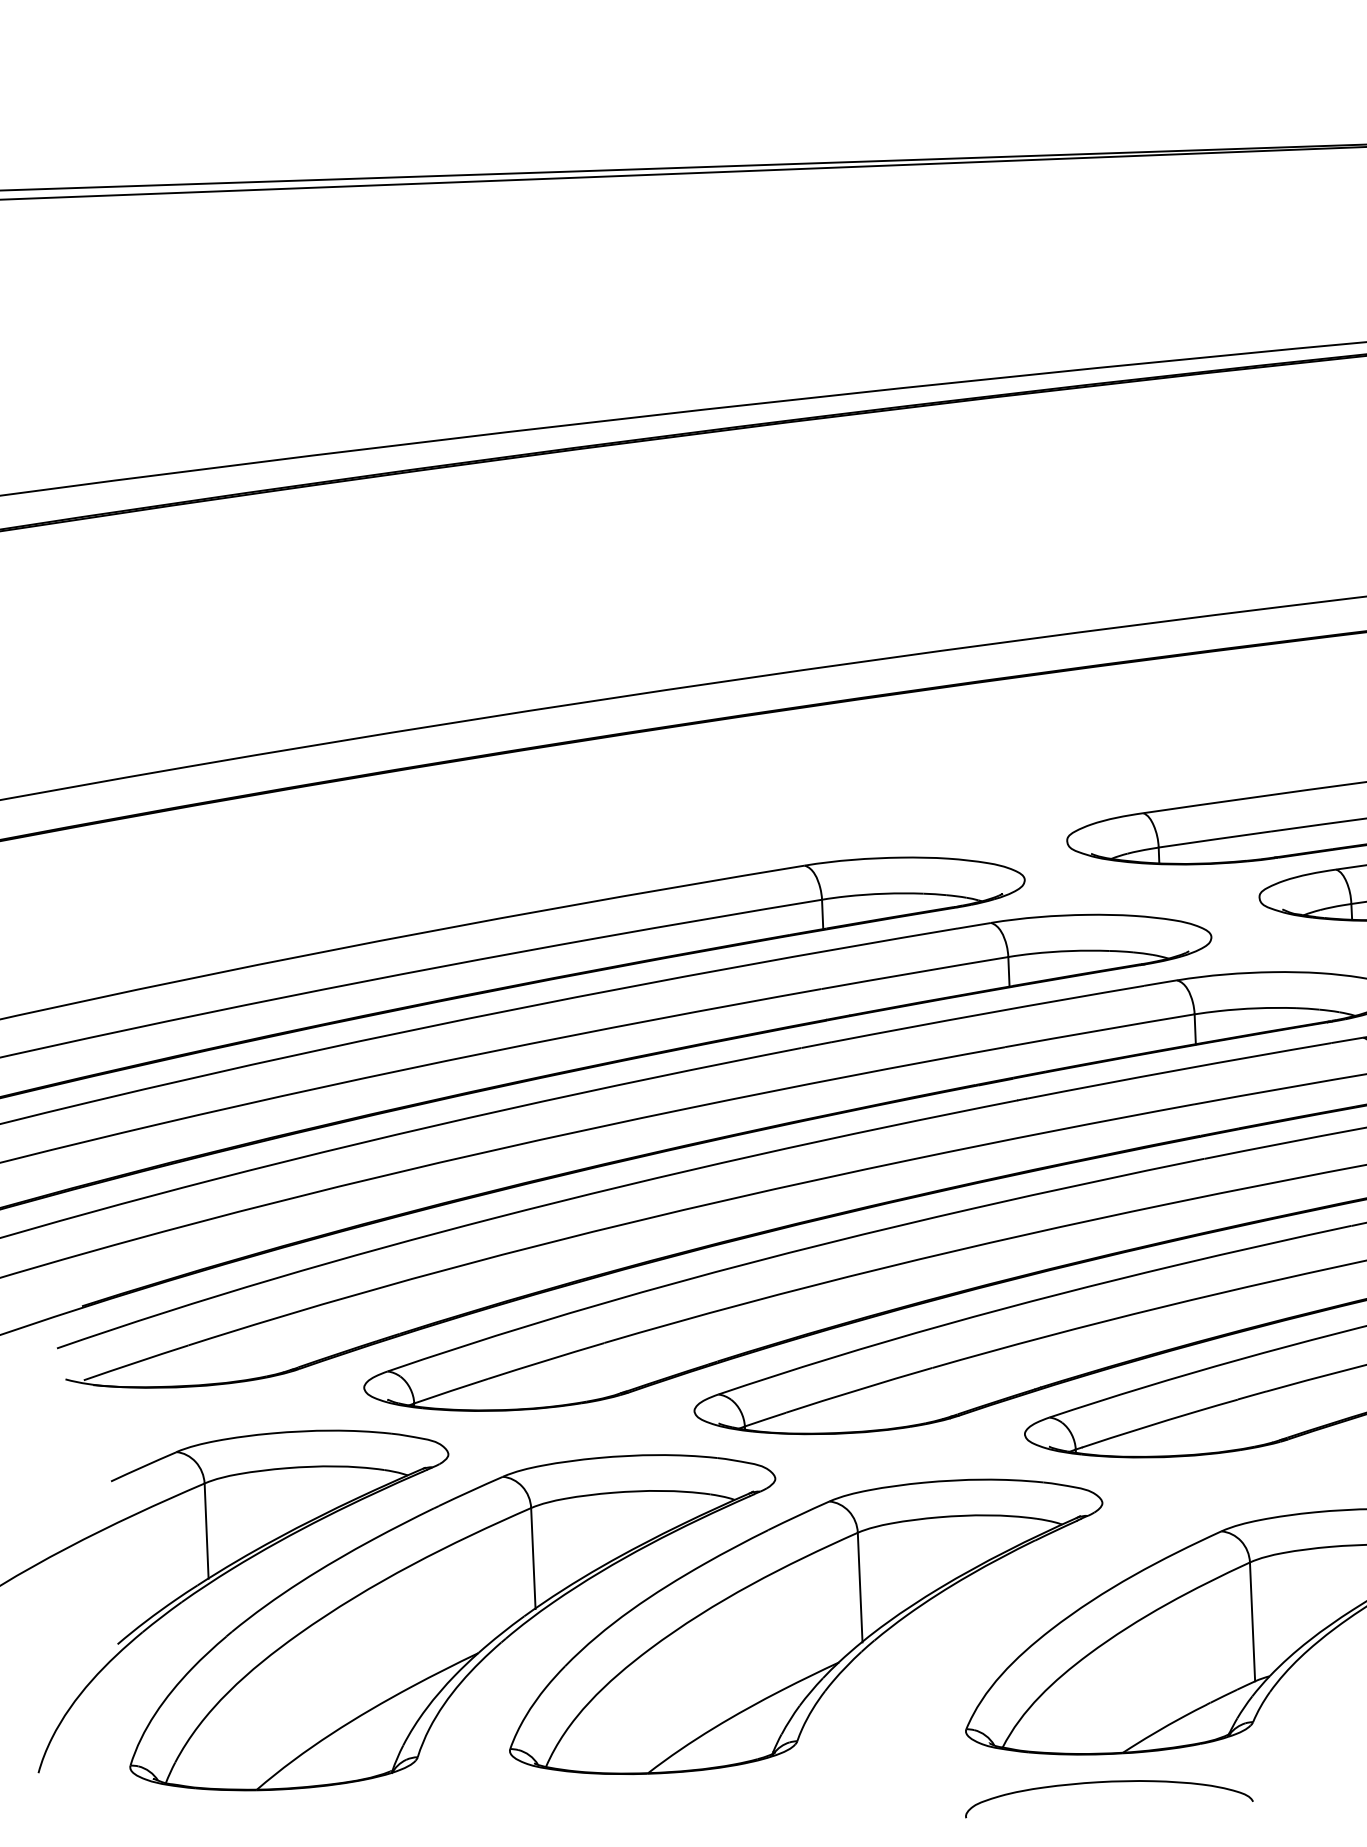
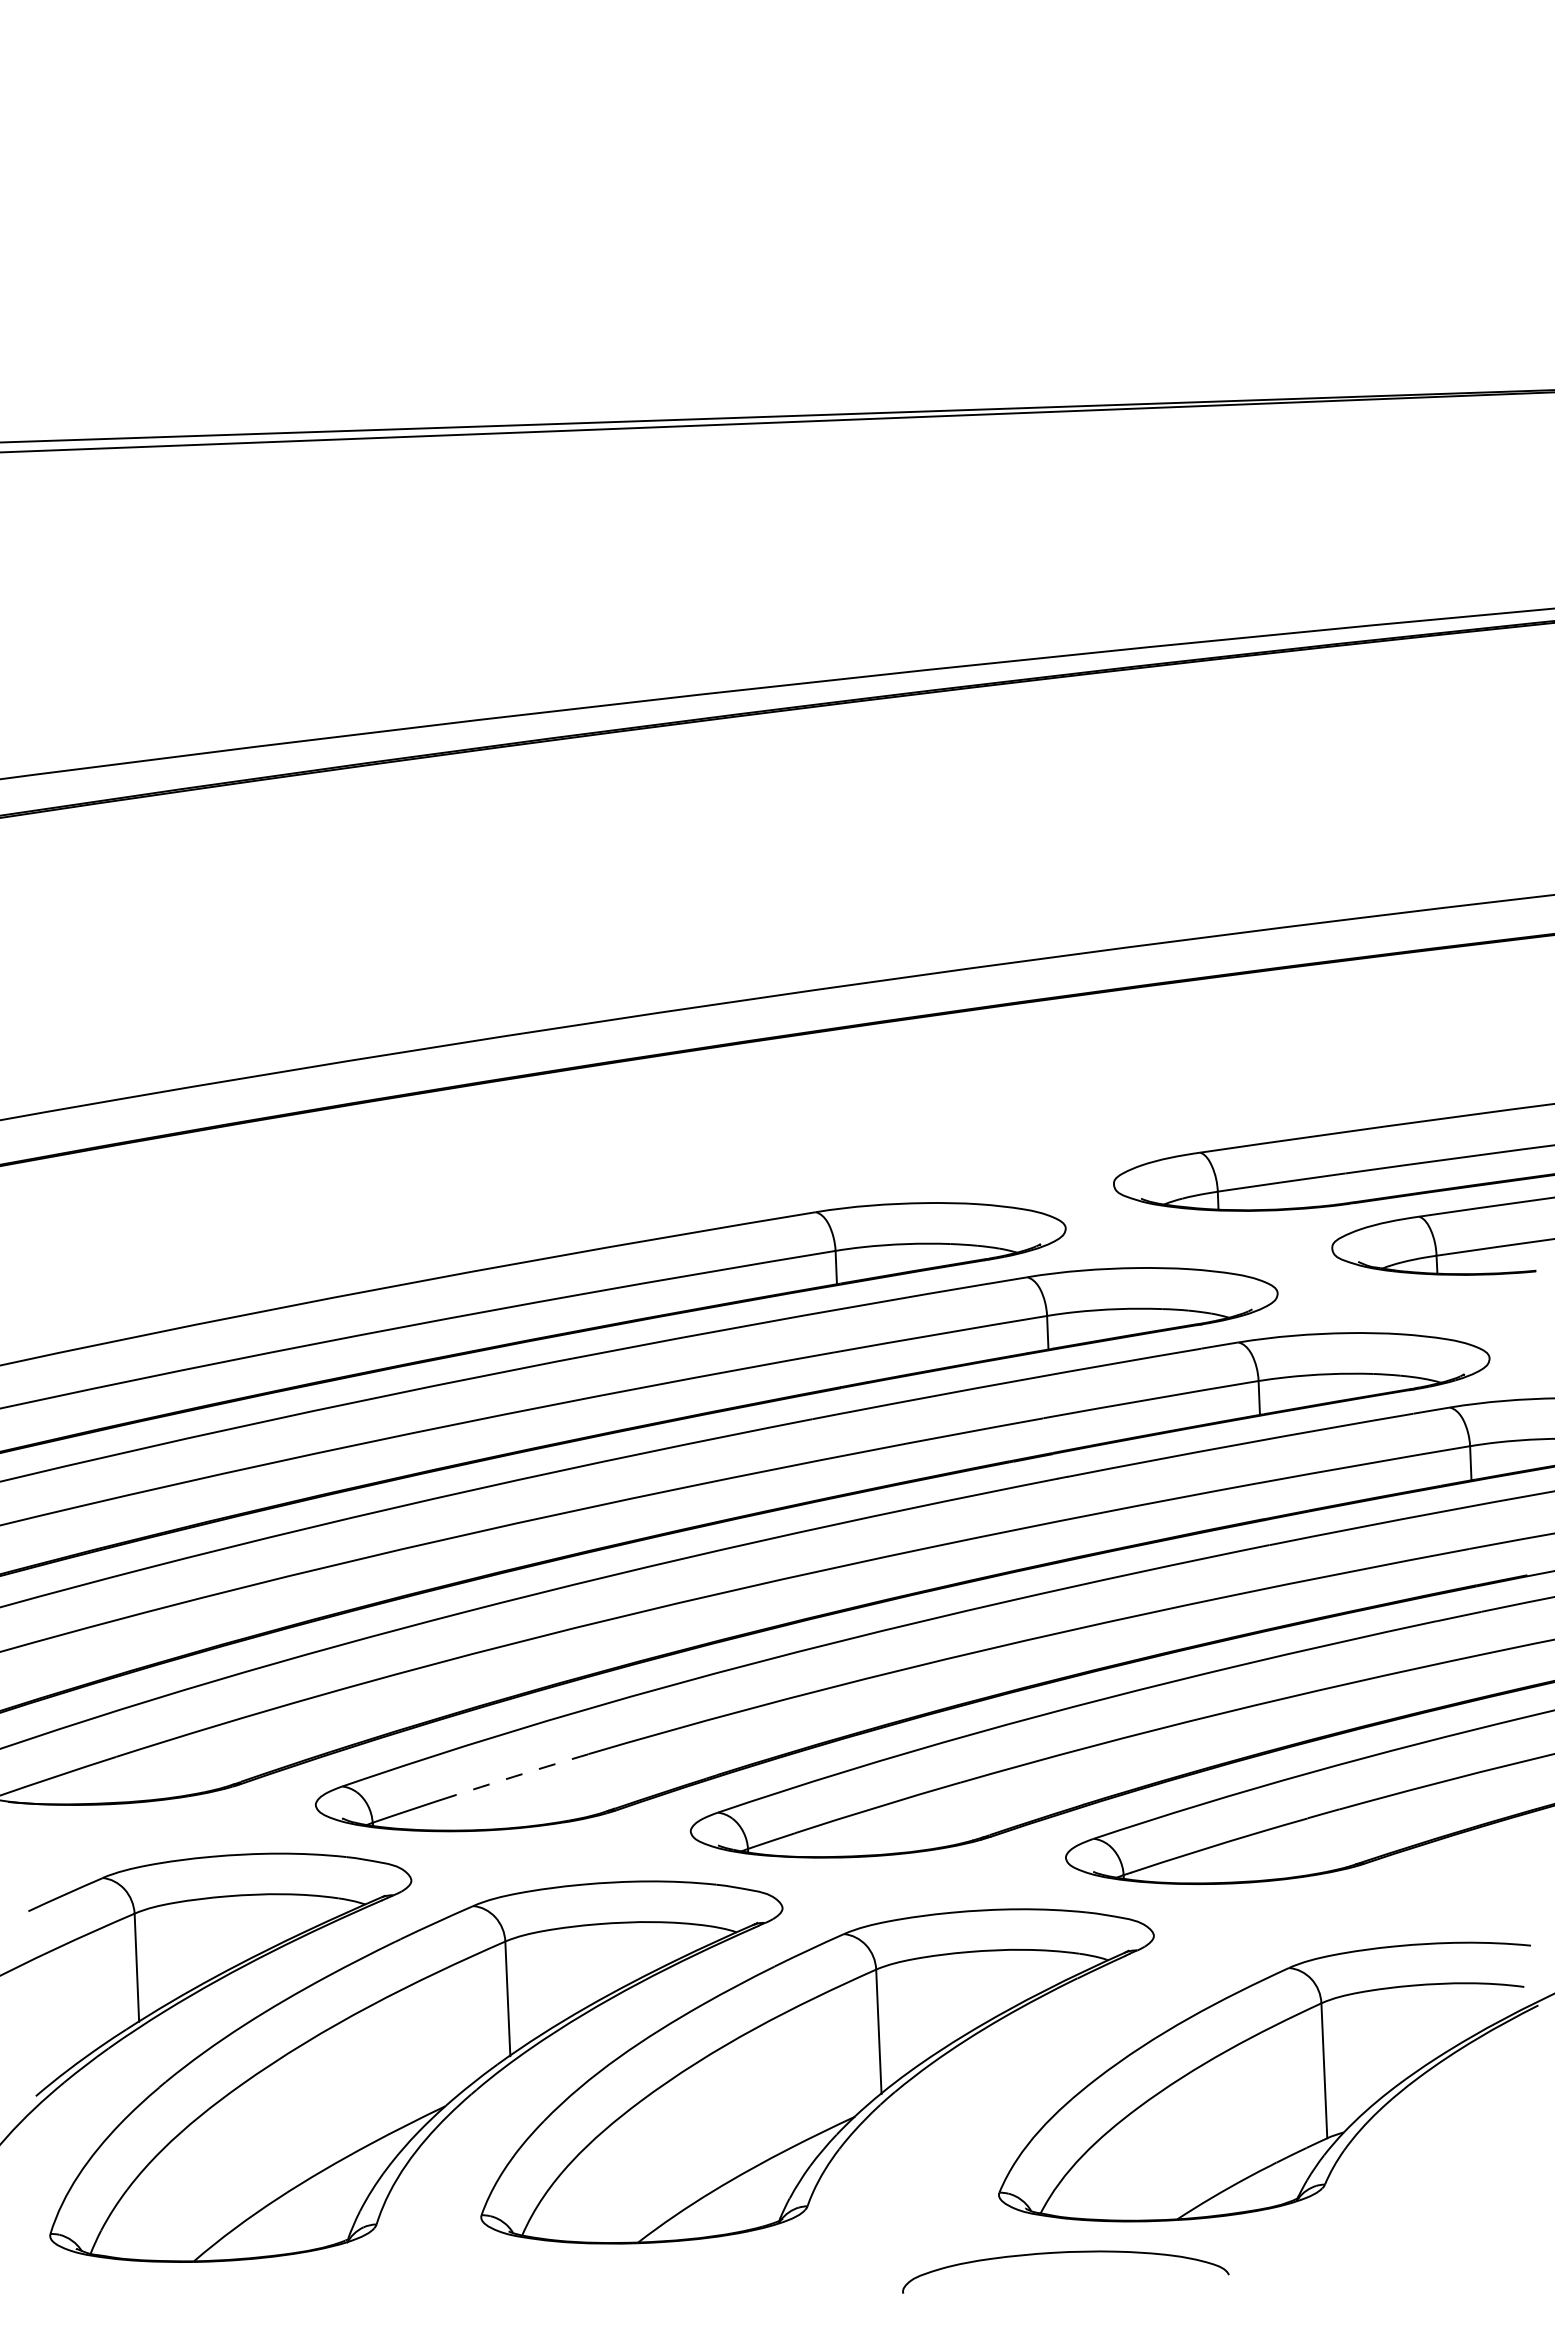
arc: (546, 1360) -> (522, 1774), solid -> dashed
curve: (1109, 1782) -> (1065, 2253), moved

